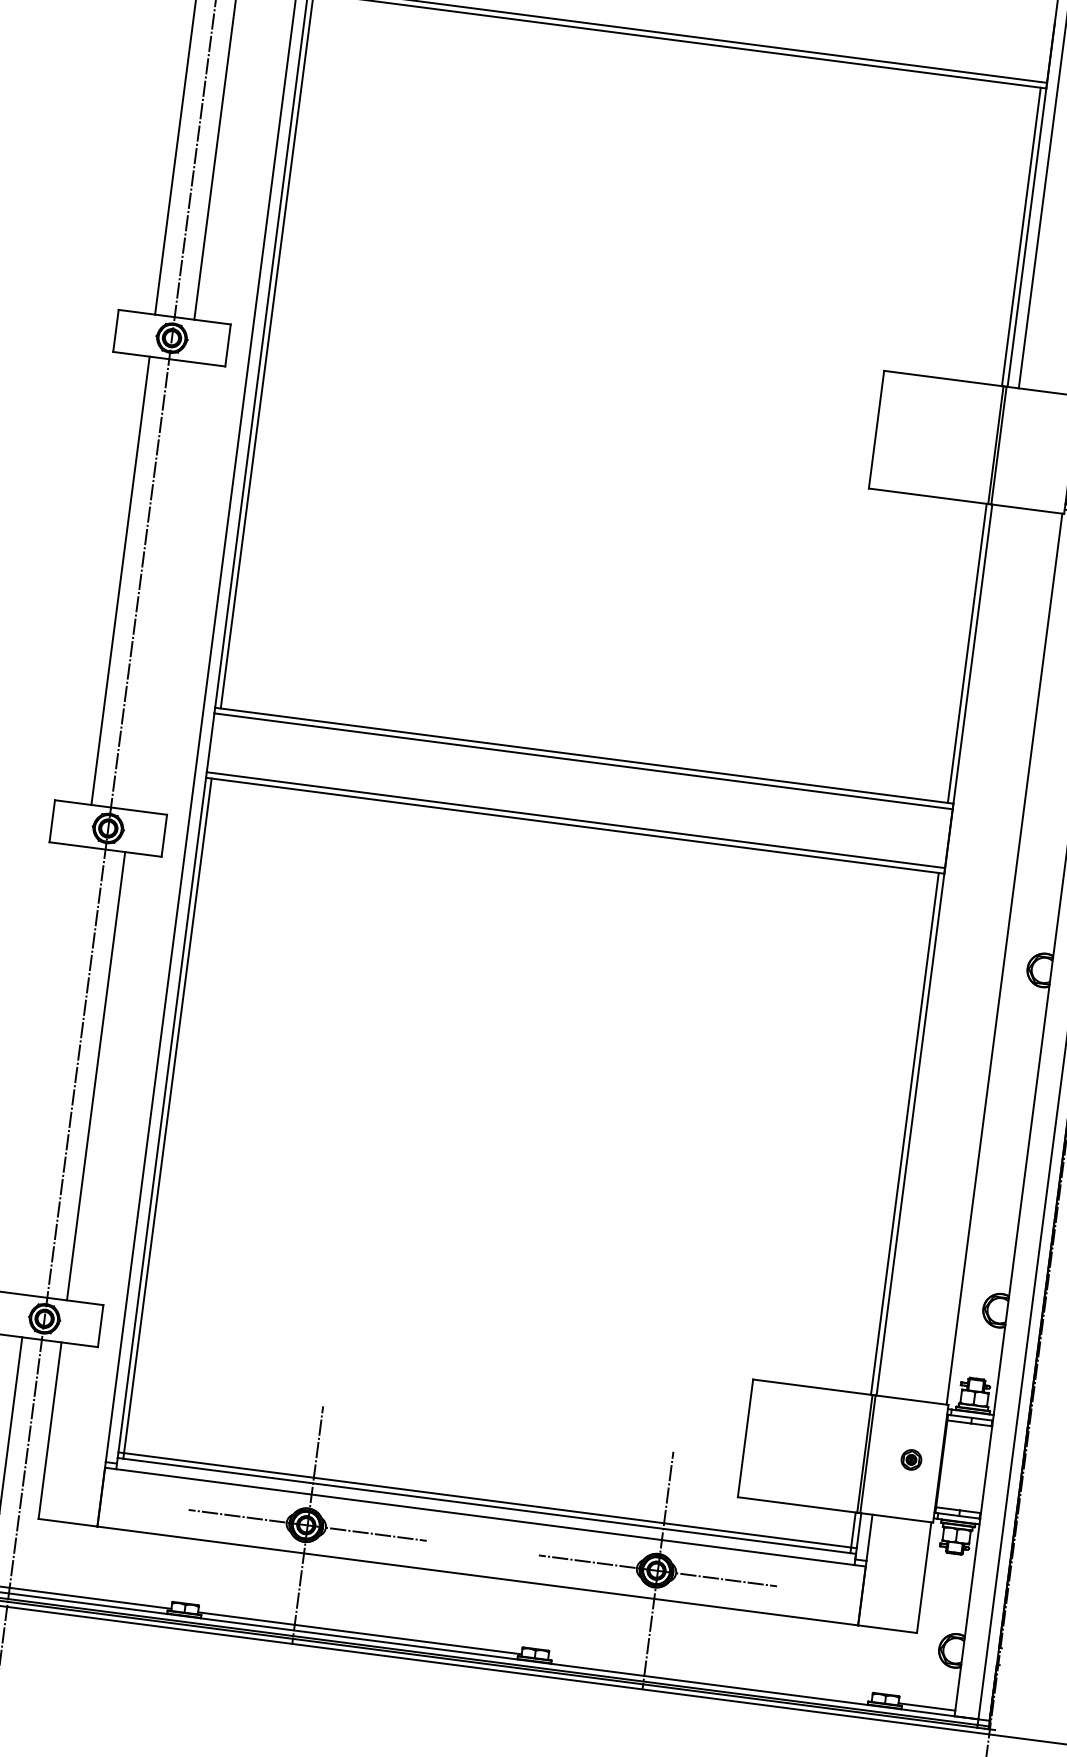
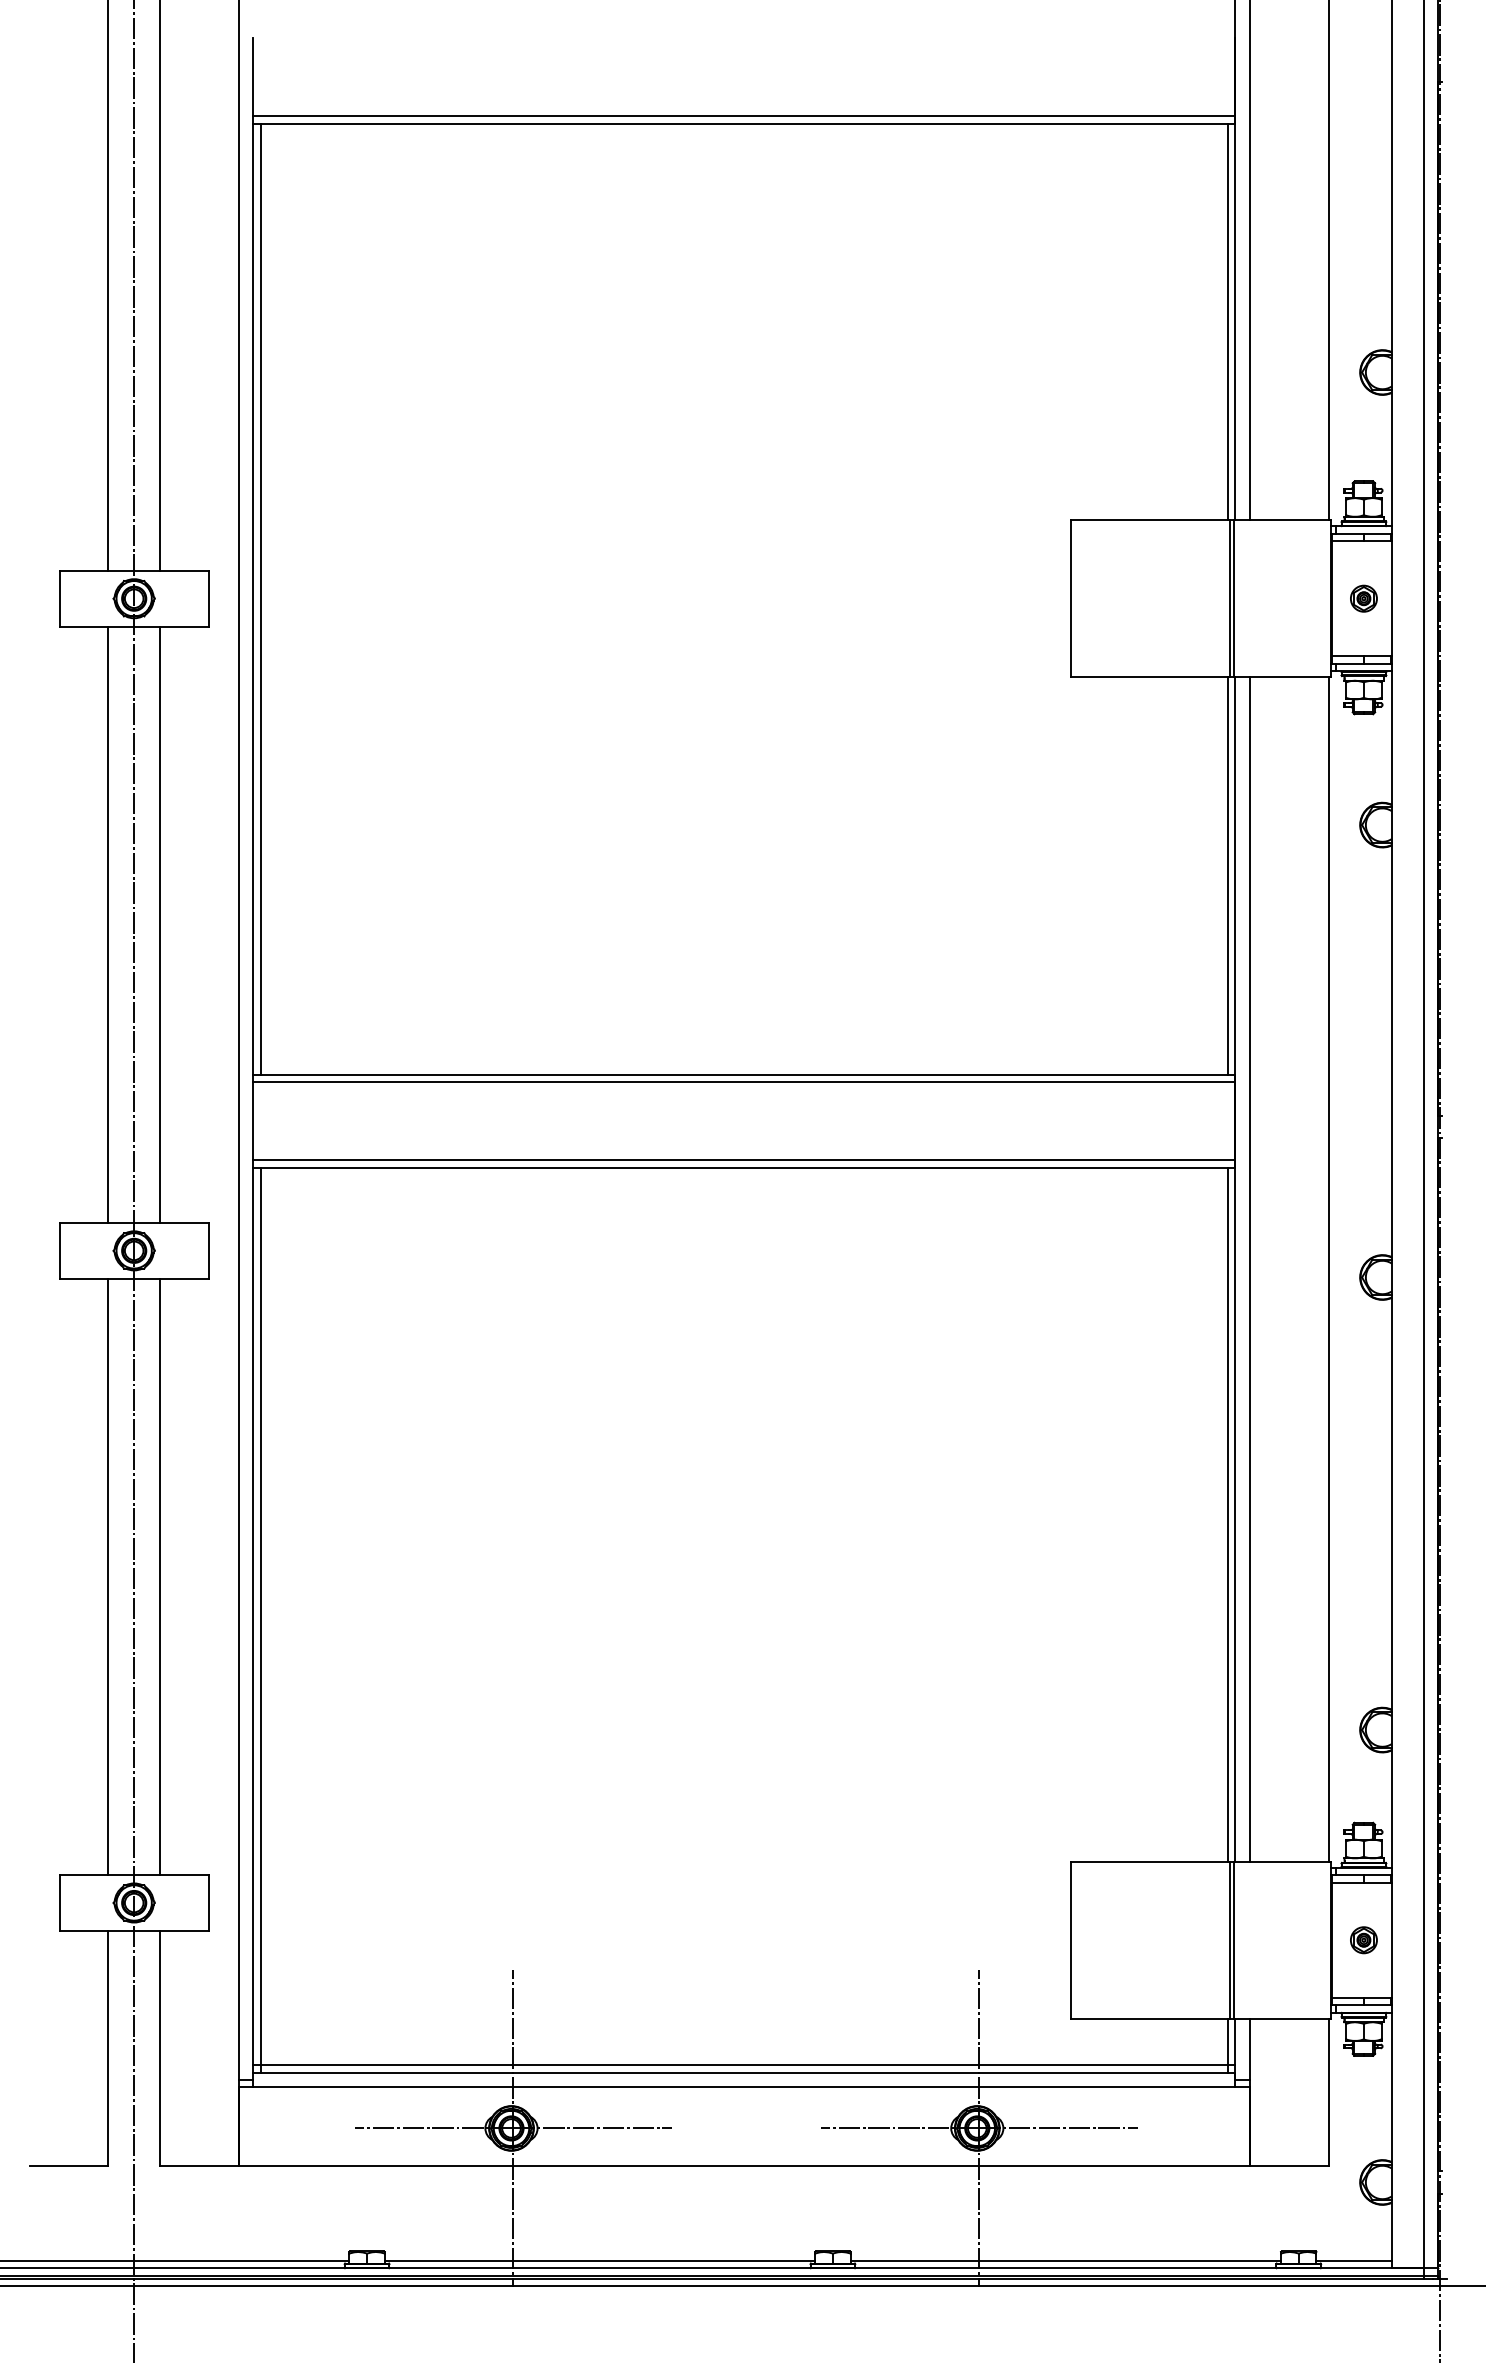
line: (159, 585) -> (160, 924), added
line: (945, 951) -> (1250, 1269), added
line: (57, 1070) -> (108, 1576), added
part: (911, 1460) -> (1363, 1940), moved
line: (709, 1678) -> (1065, 2260), added

